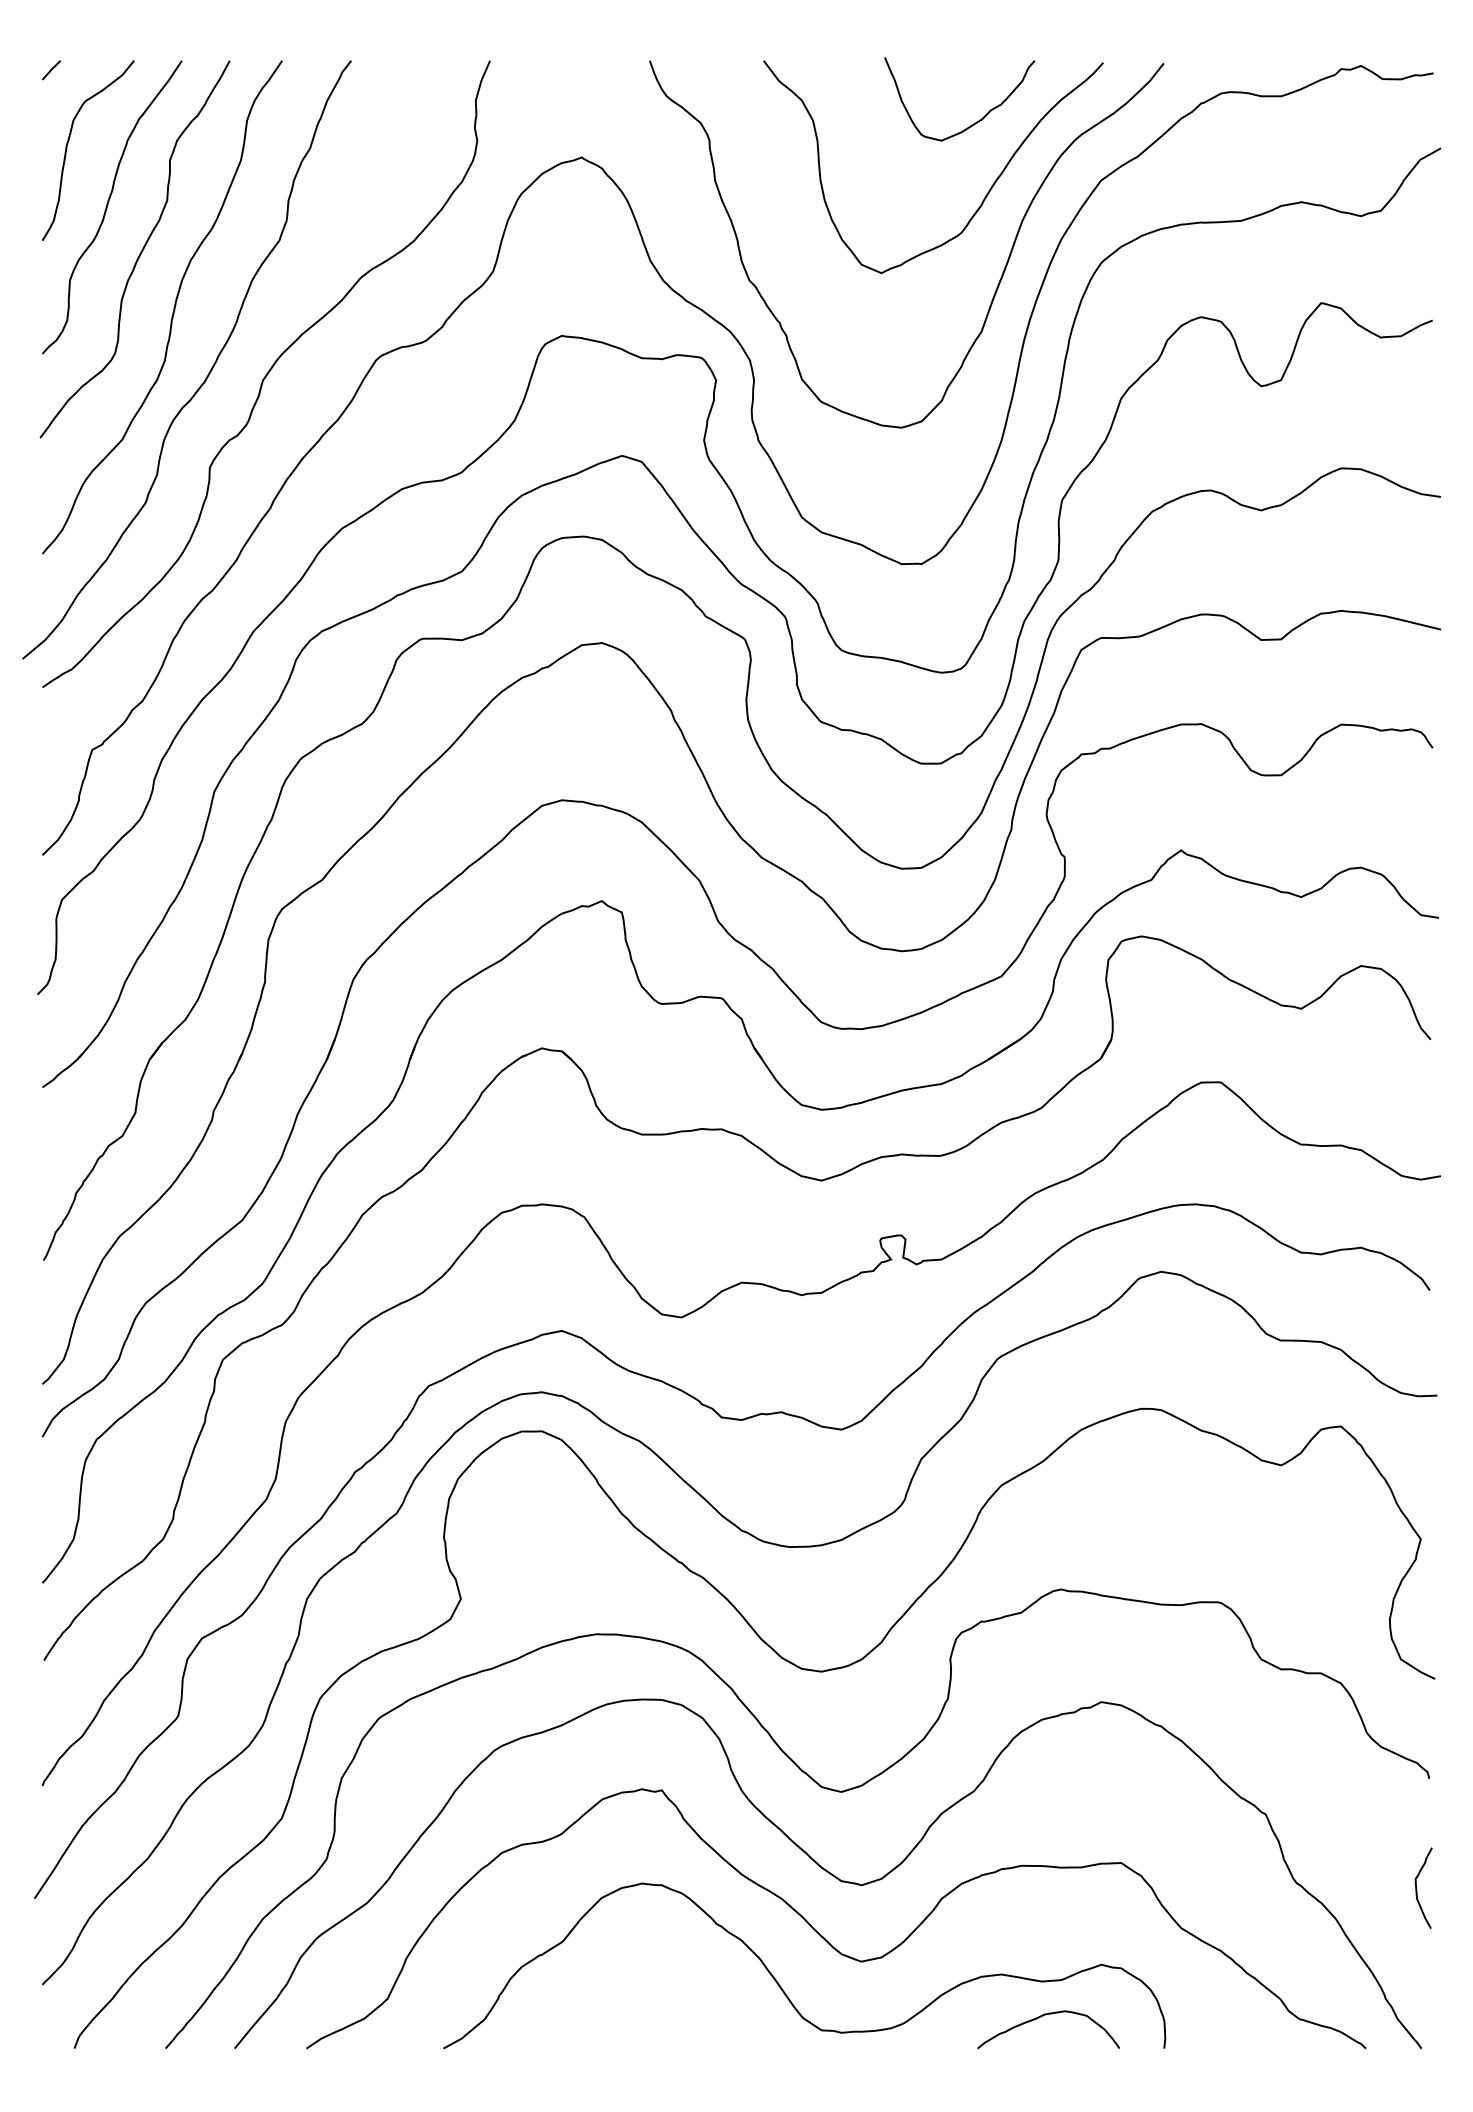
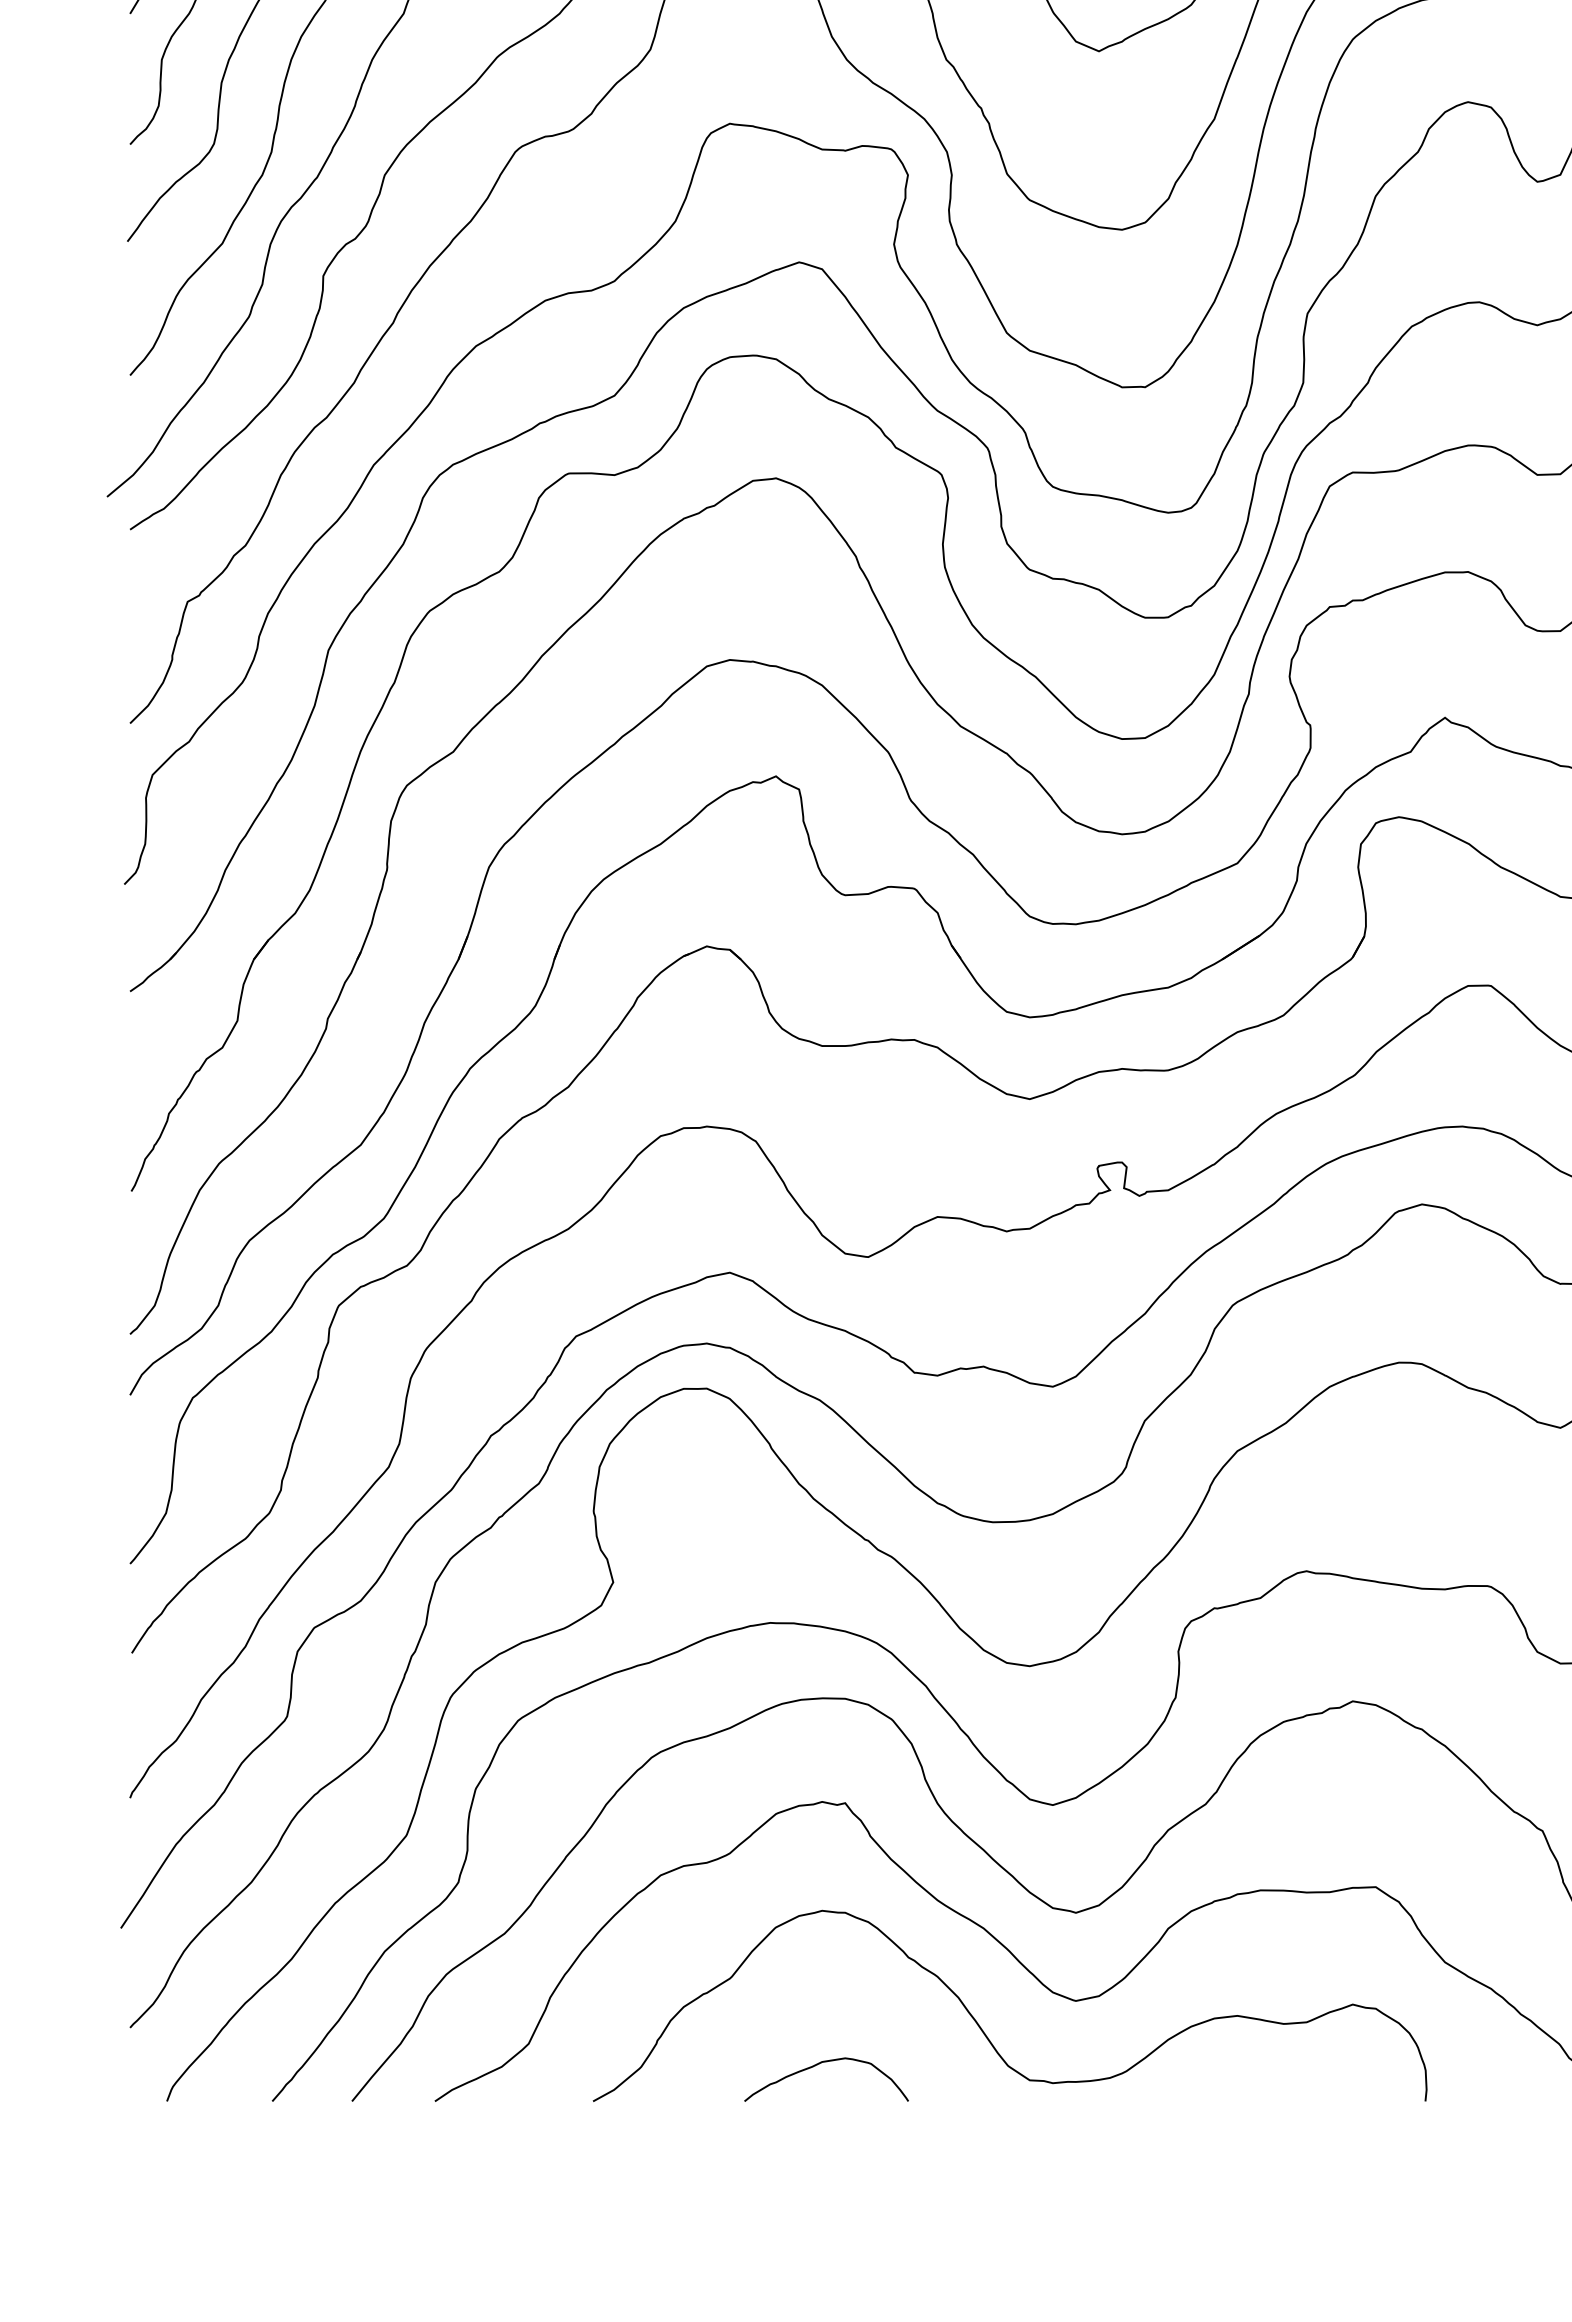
curve: (1041, 2017) -> (818, 2065), moved

